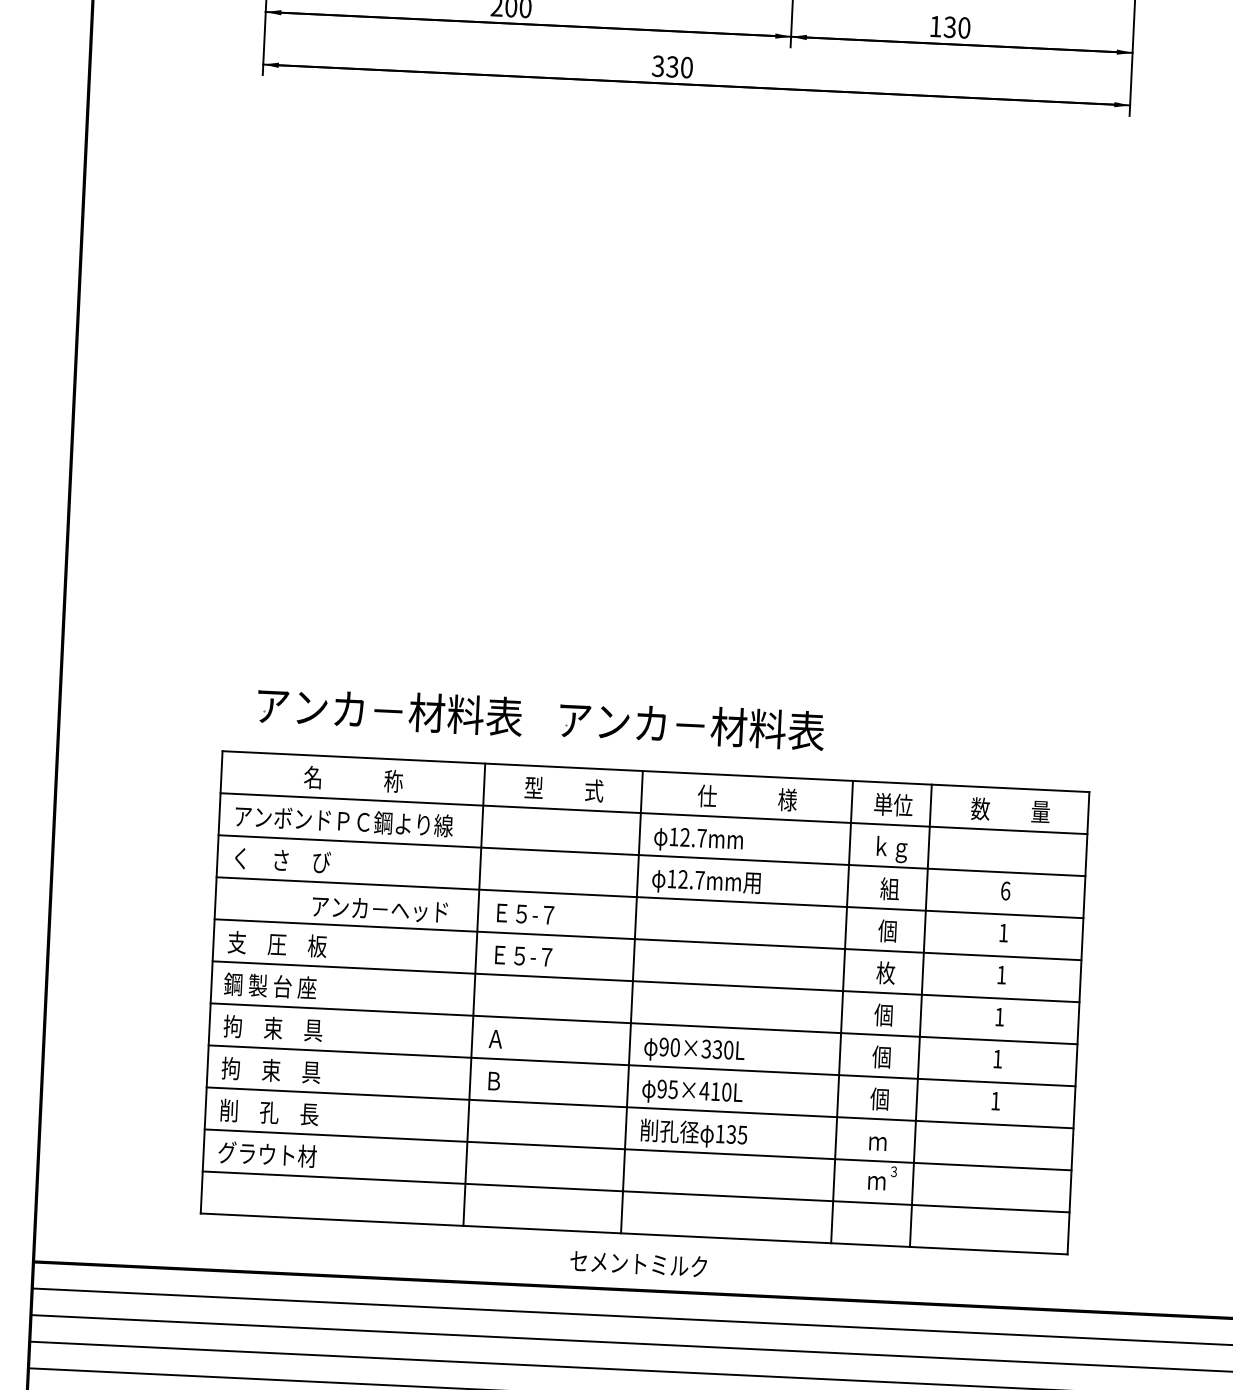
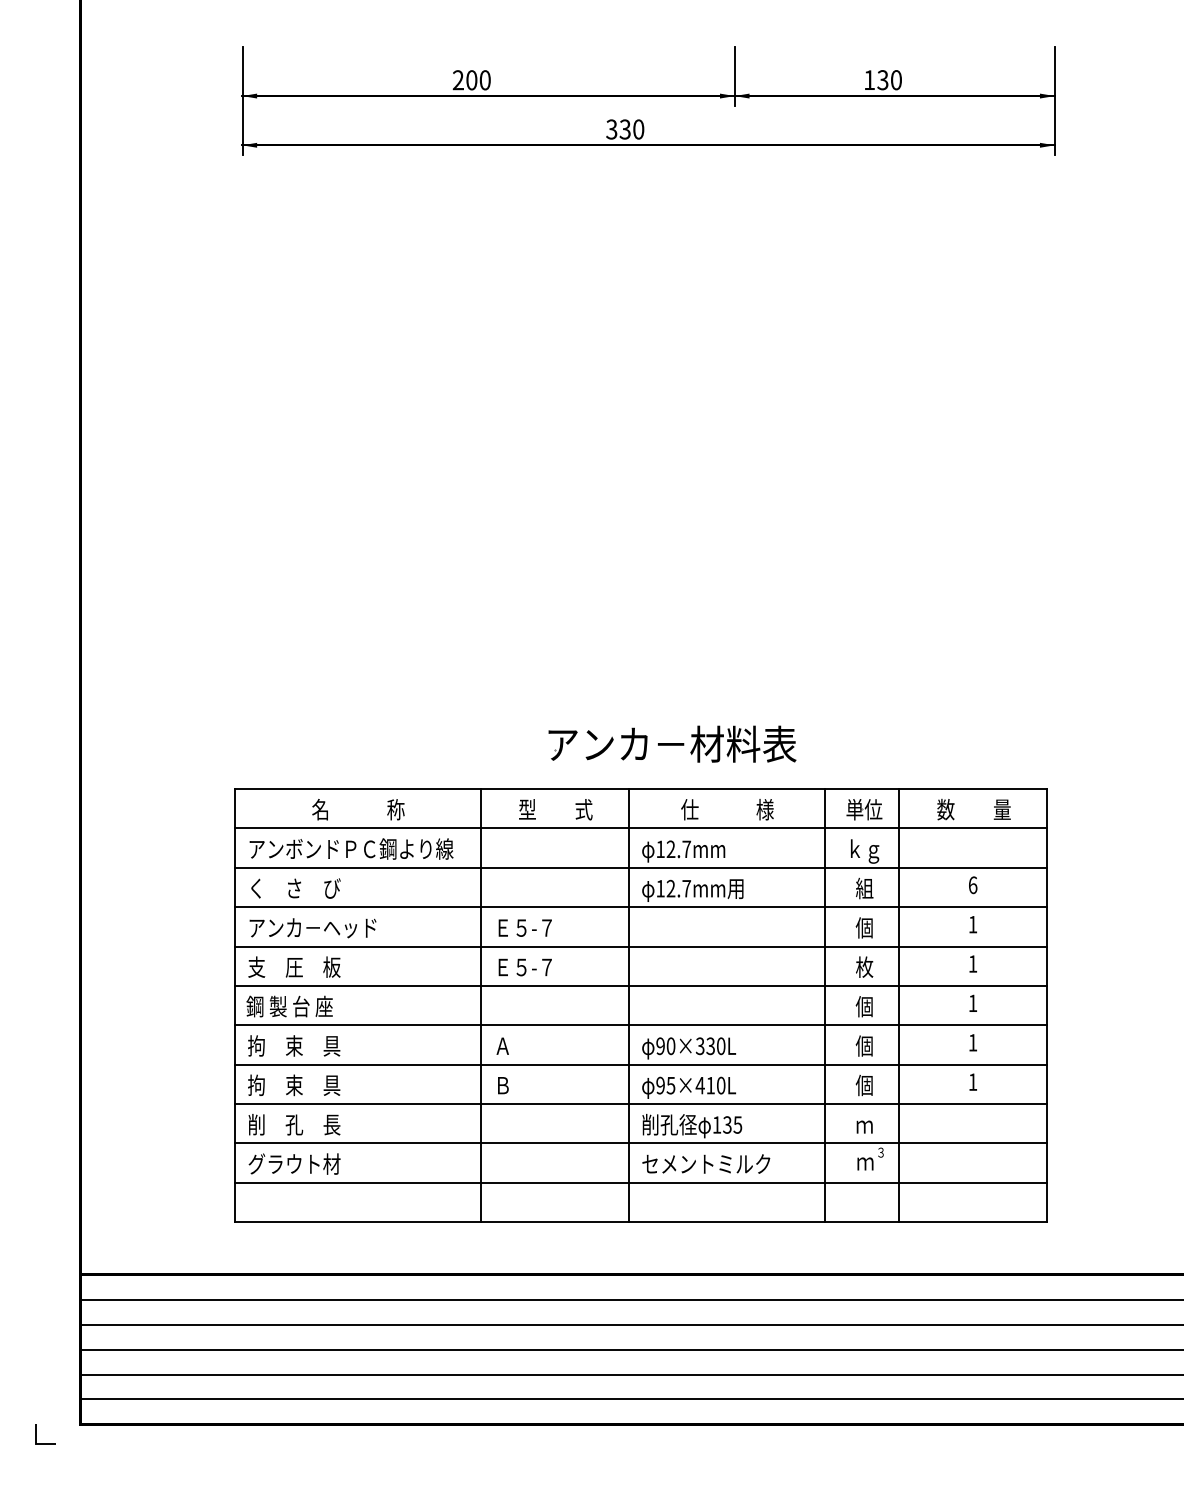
part: (390, 710) -> (389, 743), removed
text: (379, 909) -> (312, 928), moved
text: (638, 1263) -> (706, 1163), moved

